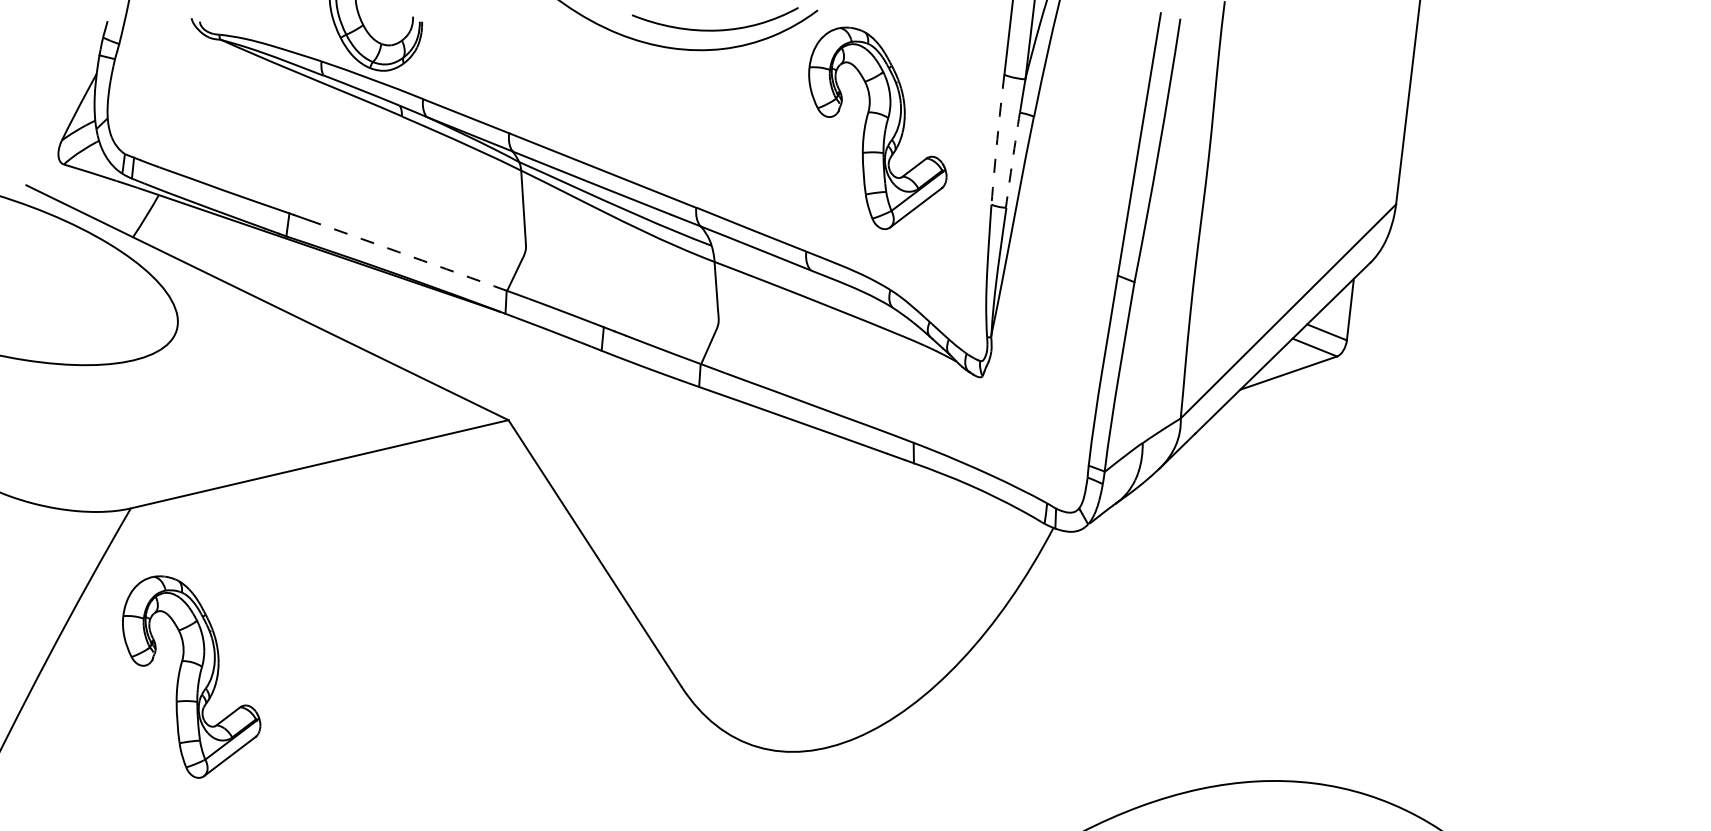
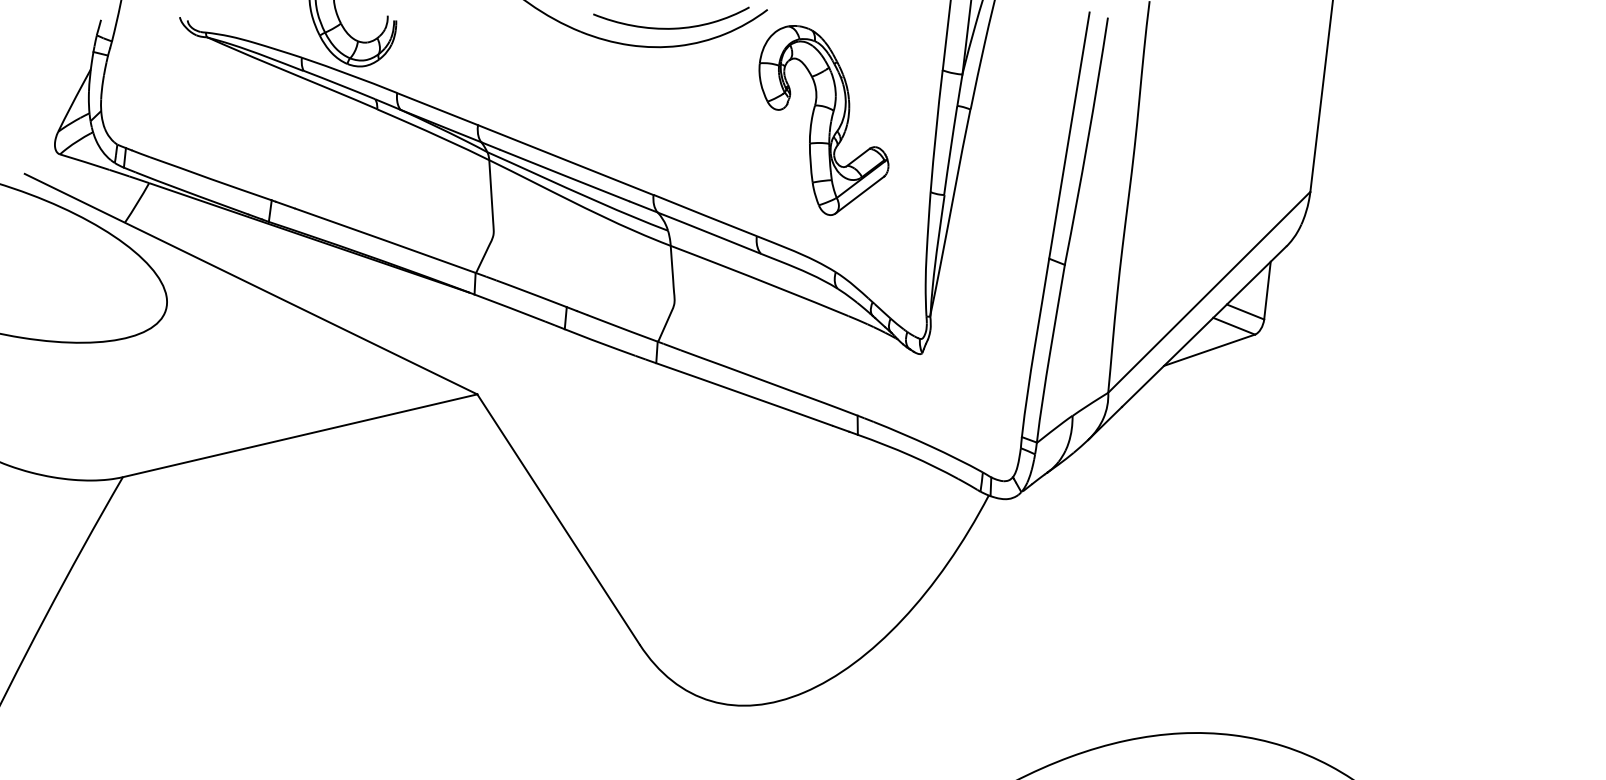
arc: (997, 140) -> (936, 131), dashed -> solid
arc: (1012, 160) -> (950, 150), dashed -> solid
arc: (410, 256) -> (385, 240), dashed -> solid
part: (191, 677) -> (179, 635), removed

